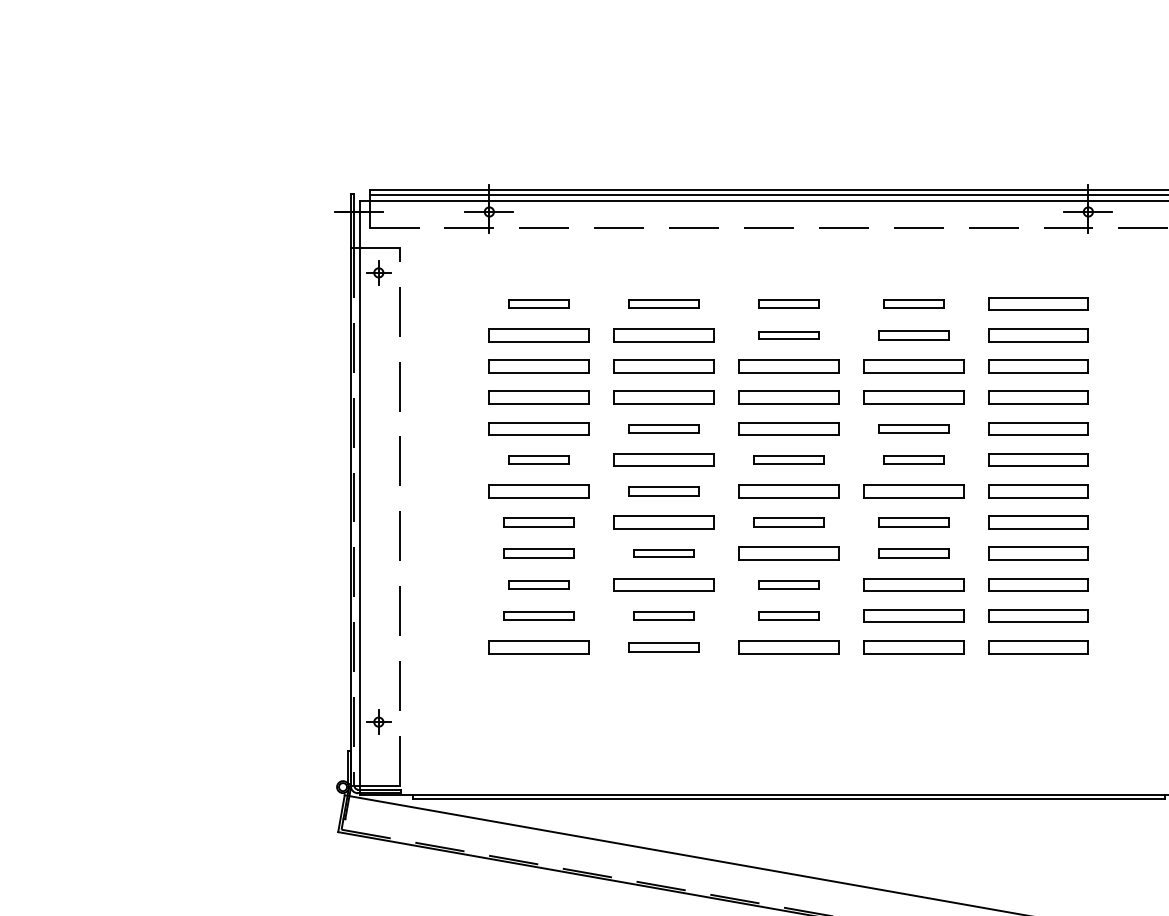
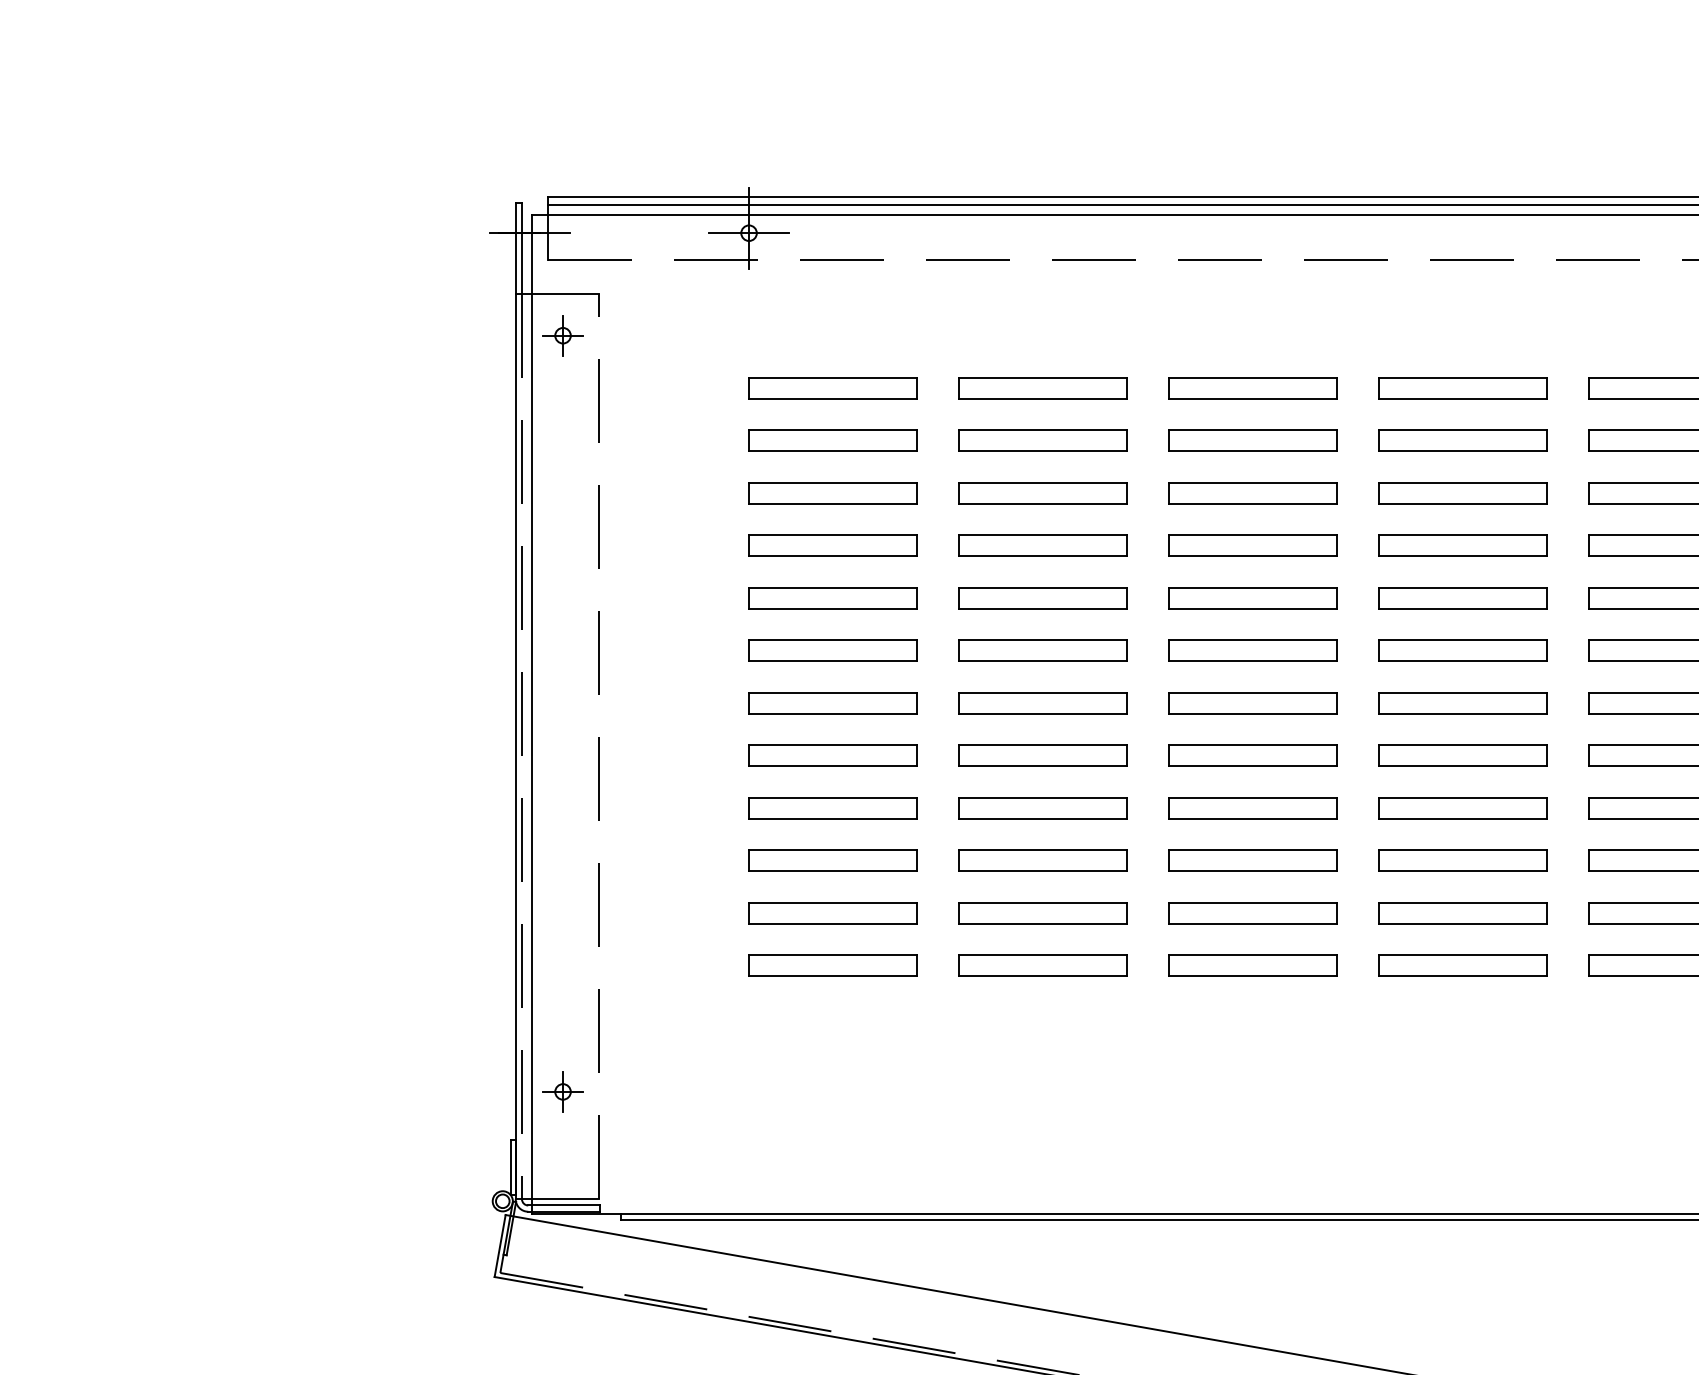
part: (538, 303) -> (831, 387), size x1.67
part: (663, 303) -> (1042, 387), size x1.43
part: (788, 303) -> (1252, 387), size x1.67
part: (913, 303) -> (1462, 387), size x1.67
part: (788, 335) -> (1252, 441), size x1.67
part: (913, 335) -> (1462, 441), size x1.43
part: (663, 428) -> (1042, 597), size x1.43
part: (913, 428) -> (1462, 597), size x1.43
part: (538, 459) -> (831, 649), size x1.67
part: (788, 459) -> (1252, 649), size x1.43
part: (913, 459) -> (1462, 649), size x1.67
part: (663, 491) -> (1042, 703), size x1.43
part: (538, 522) -> (831, 755), size x1.43
part: (788, 522) -> (1252, 755), size x1.43
part: (913, 522) -> (1462, 755), size x1.43
part: (538, 553) -> (831, 808), size x1.43
part: (663, 553) -> (1042, 808), size x1.67
part: (913, 553) -> (1462, 808), size x1.43
part: (538, 584) -> (831, 860), size x1.67
part: (788, 584) -> (1252, 860), size x1.67
part: (538, 615) -> (831, 912), size x1.43
part: (663, 615) -> (1042, 912), size x1.67
part: (788, 615) -> (1252, 912), size x1.67
part: (663, 647) -> (1042, 966), size x1.43

